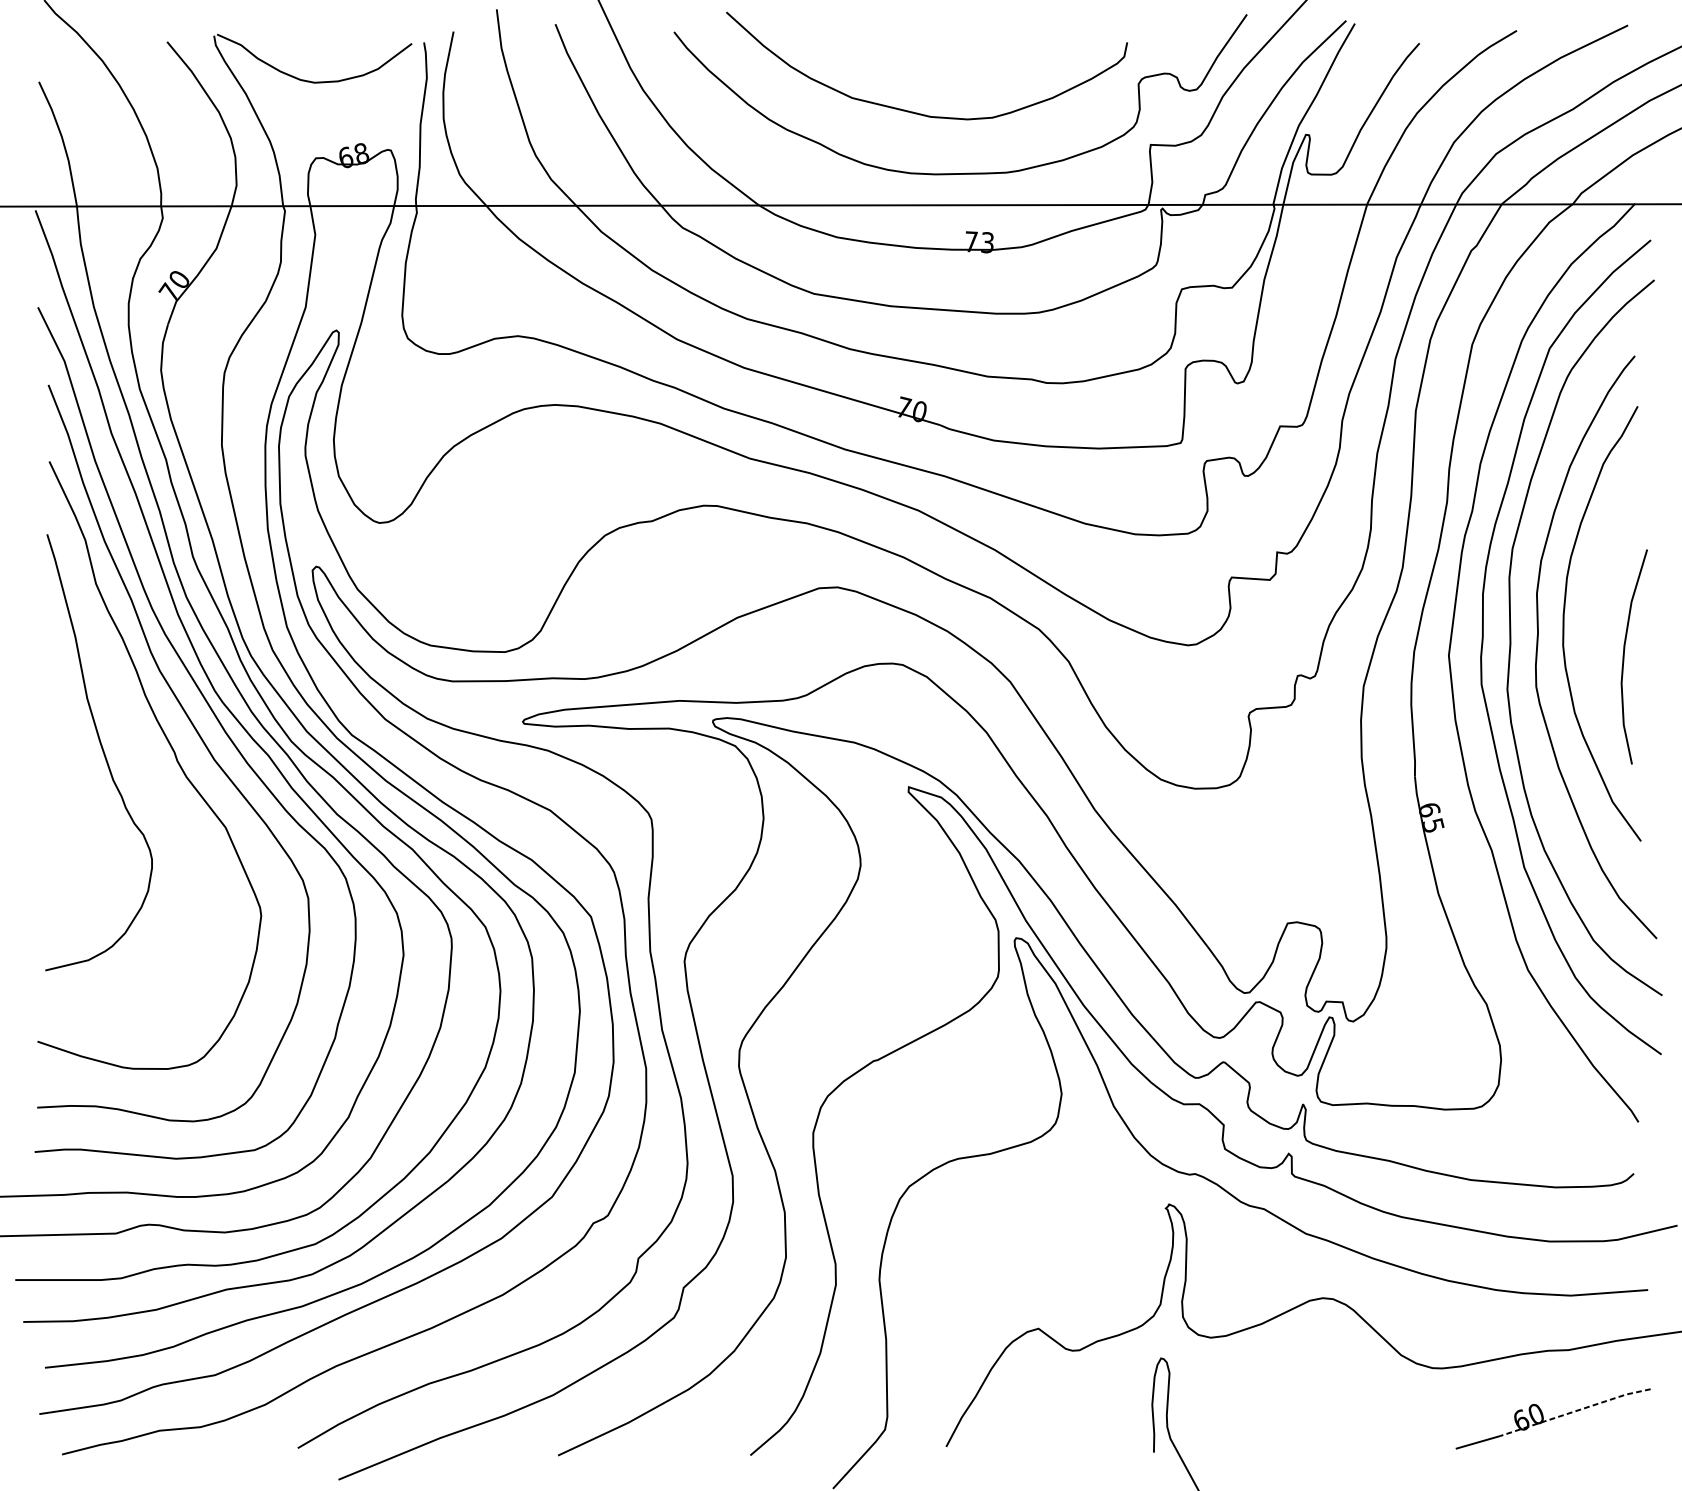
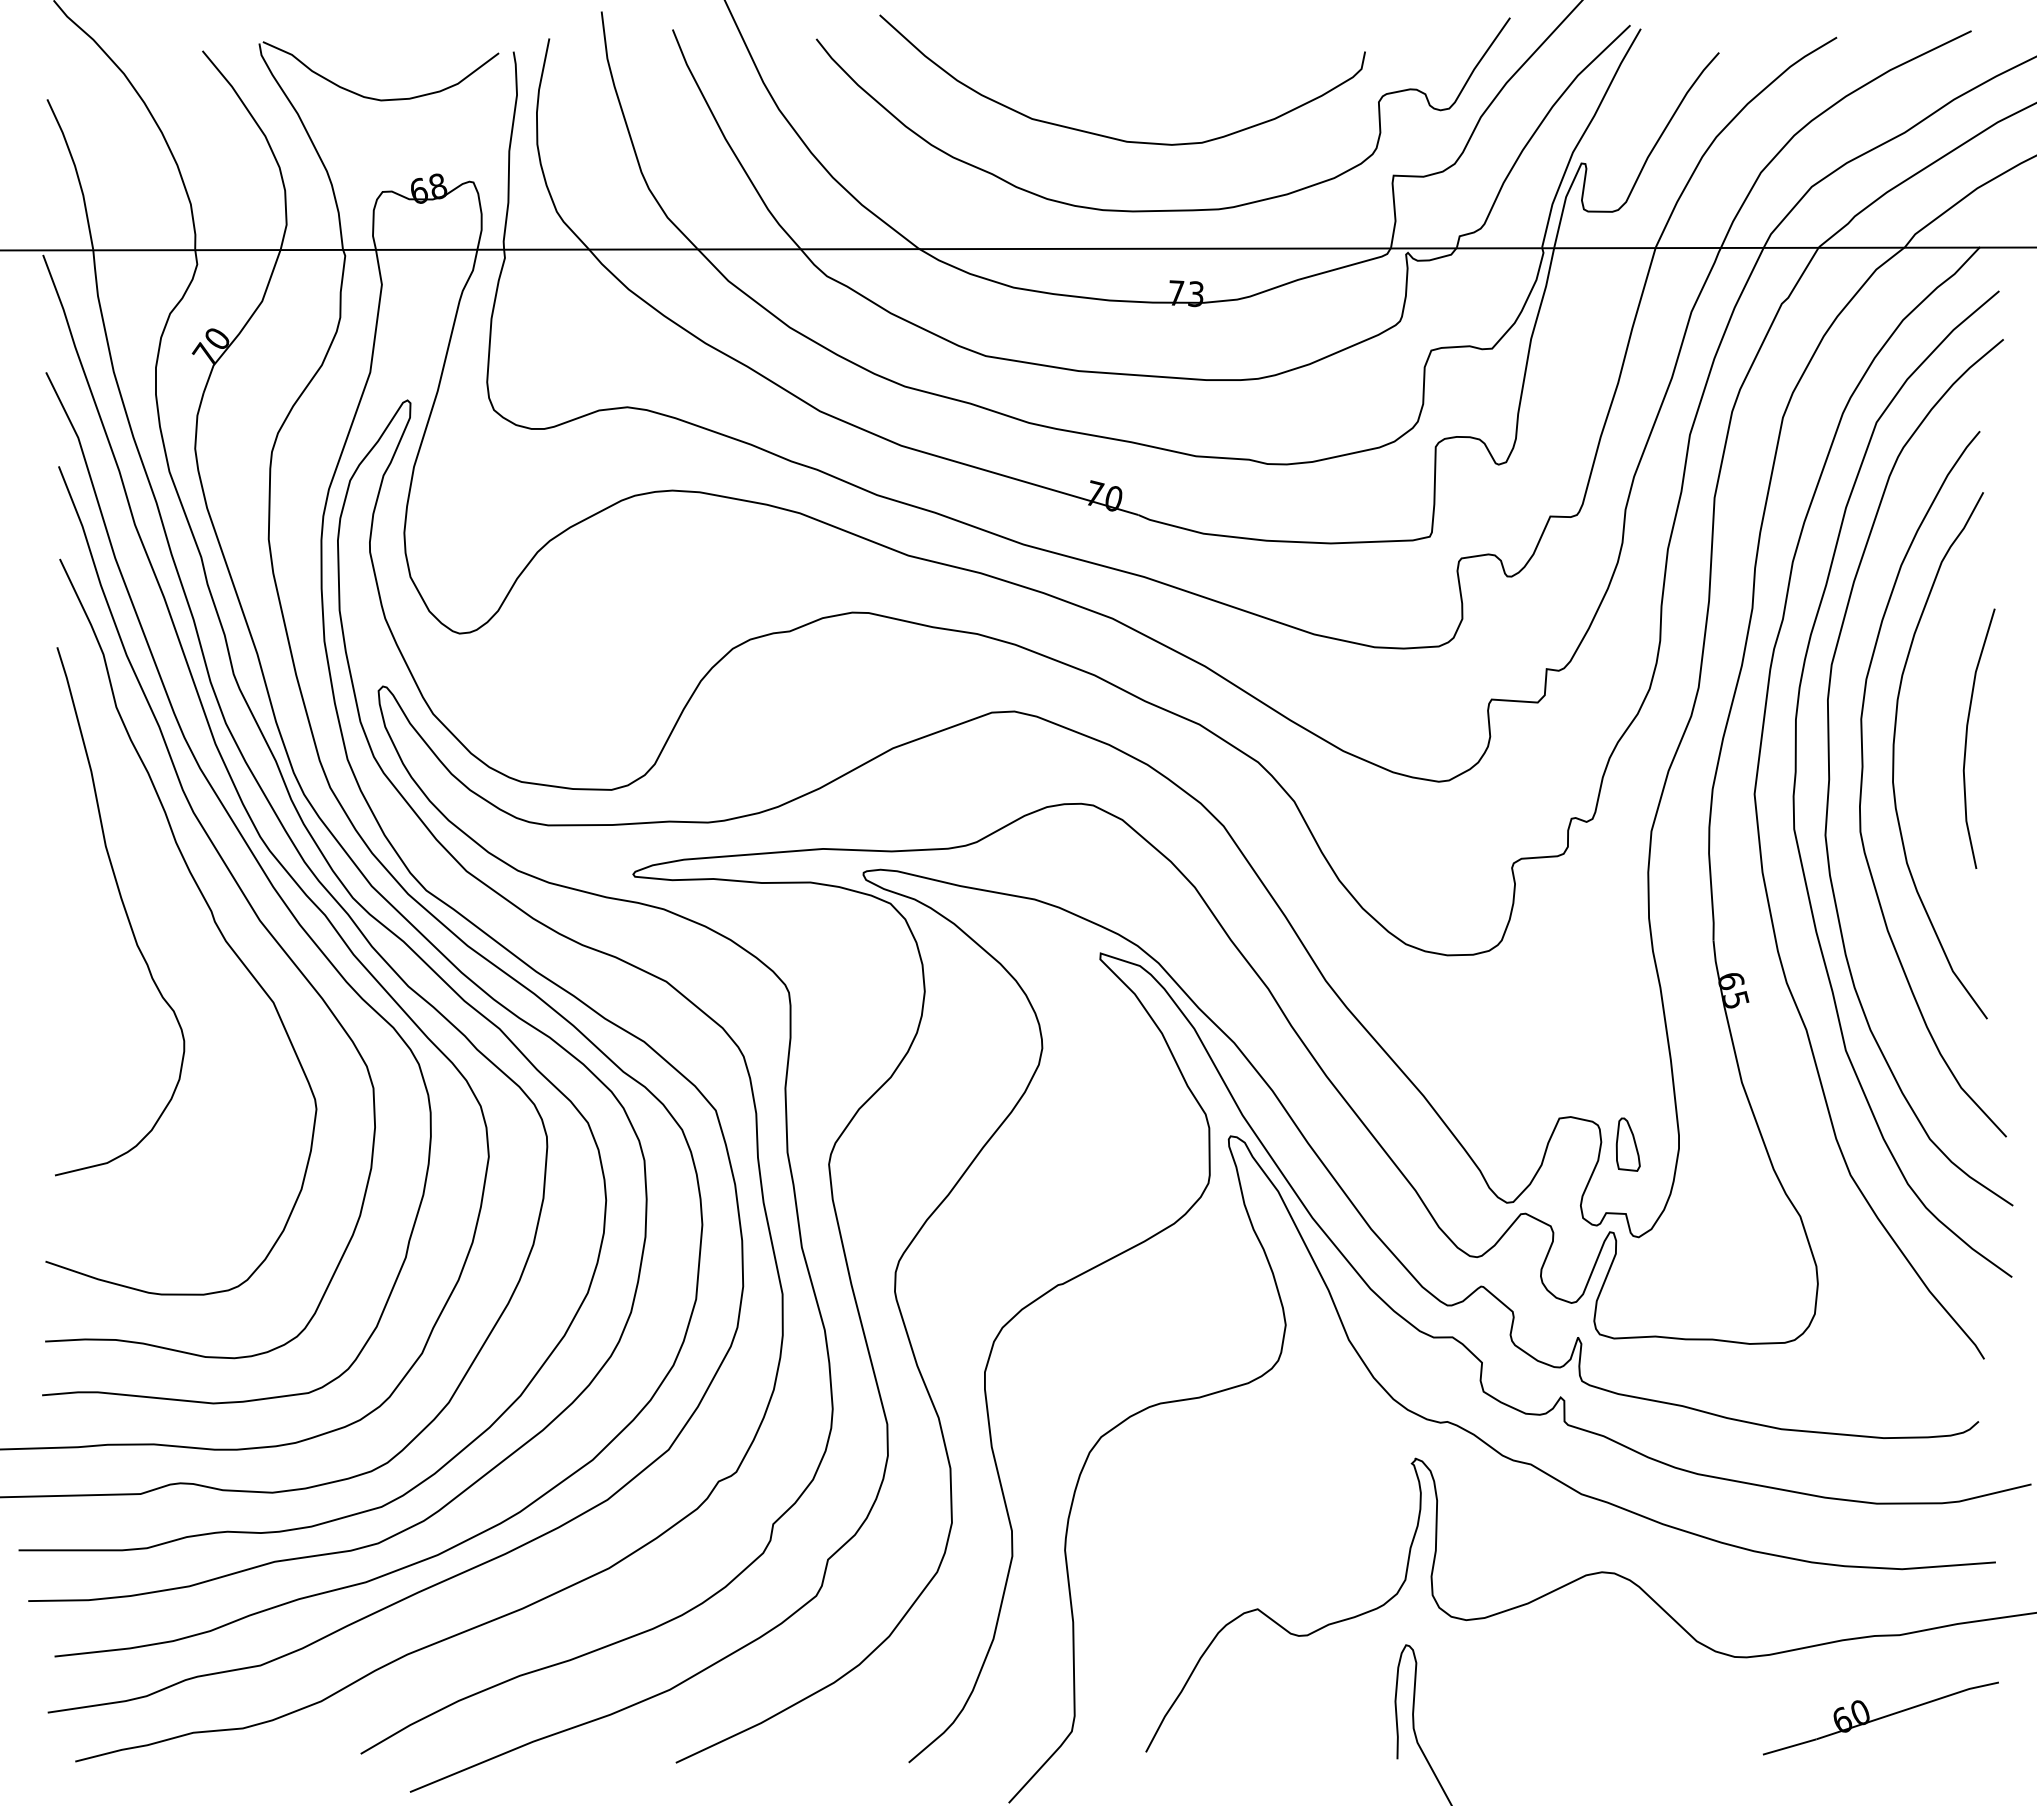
curve: (1624, 656) -> (1967, 738), moved
part: (1343, 944) -> (1627, 1144), added
line: (1575, 1411) -> (1907, 1709), dashed -> solid

